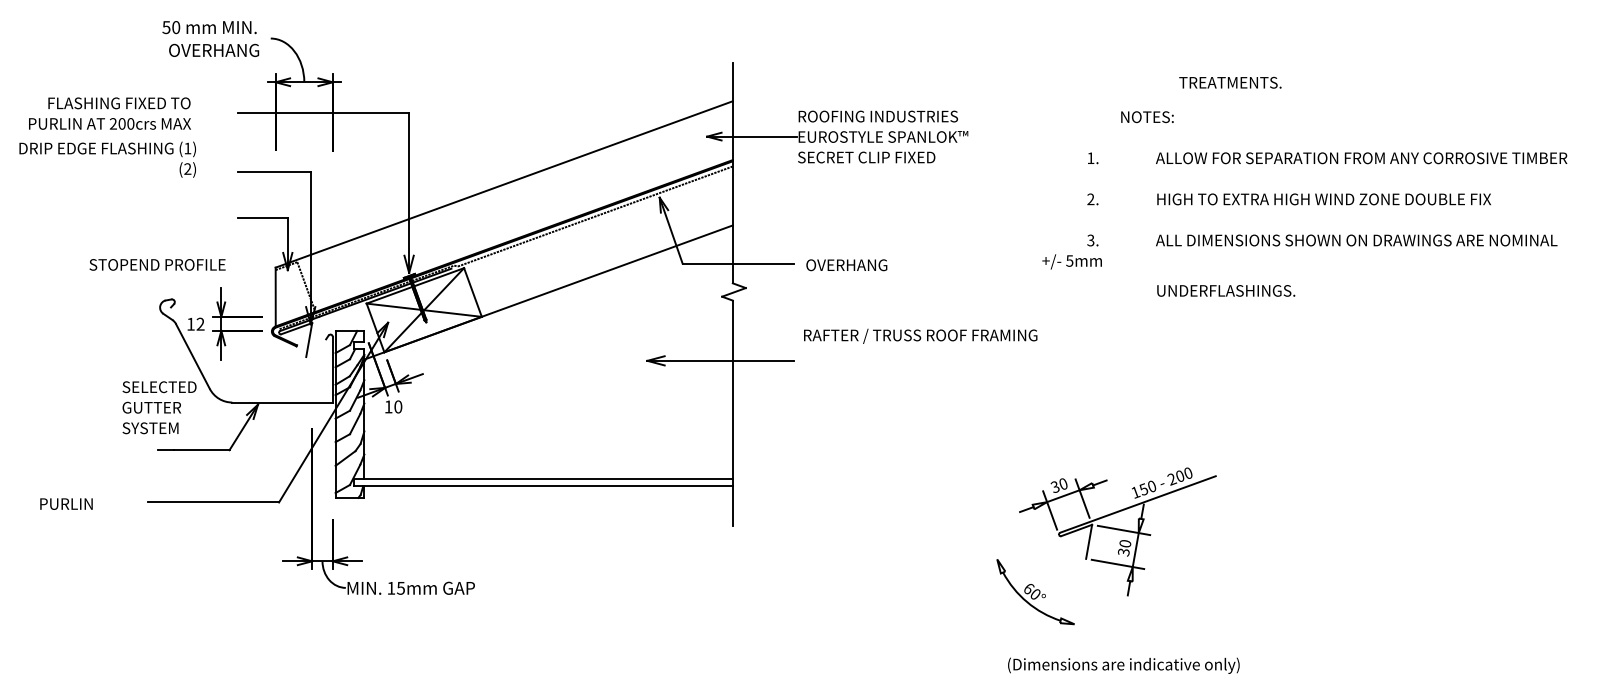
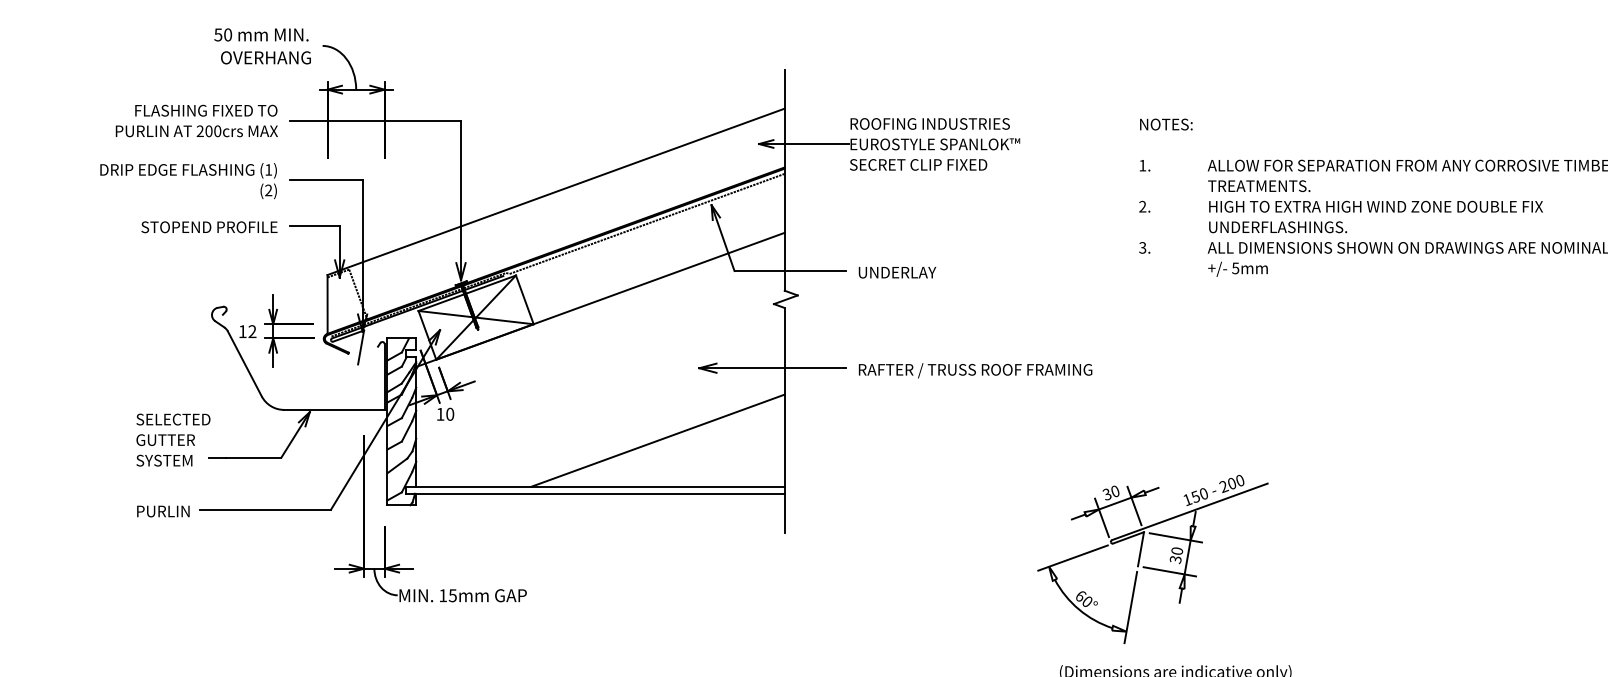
text: (1230, 82) -> (1259, 185), moved
text: (109, 113) -> (196, 120), moved
text: (1147, 117) -> (1166, 124), moved
text: (107, 159) -> (188, 180), moved
text: (1071, 261) -> (1237, 268), moved
text: (157, 264) -> (209, 226), moved
text: (846, 265) -> (898, 272), OVERHANG -> UNDERLAY
text: (1226, 290) -> (1278, 226), moved
text: (920, 335) -> (975, 369), moved
text: (159, 407) -> (173, 439), moved
line: (605, 433) -> (657, 440), added
text: (66, 503) -> (163, 510), moved
line: (1020, 550) -> (1072, 557), added
line: (1078, 599) -> (1130, 606), added

